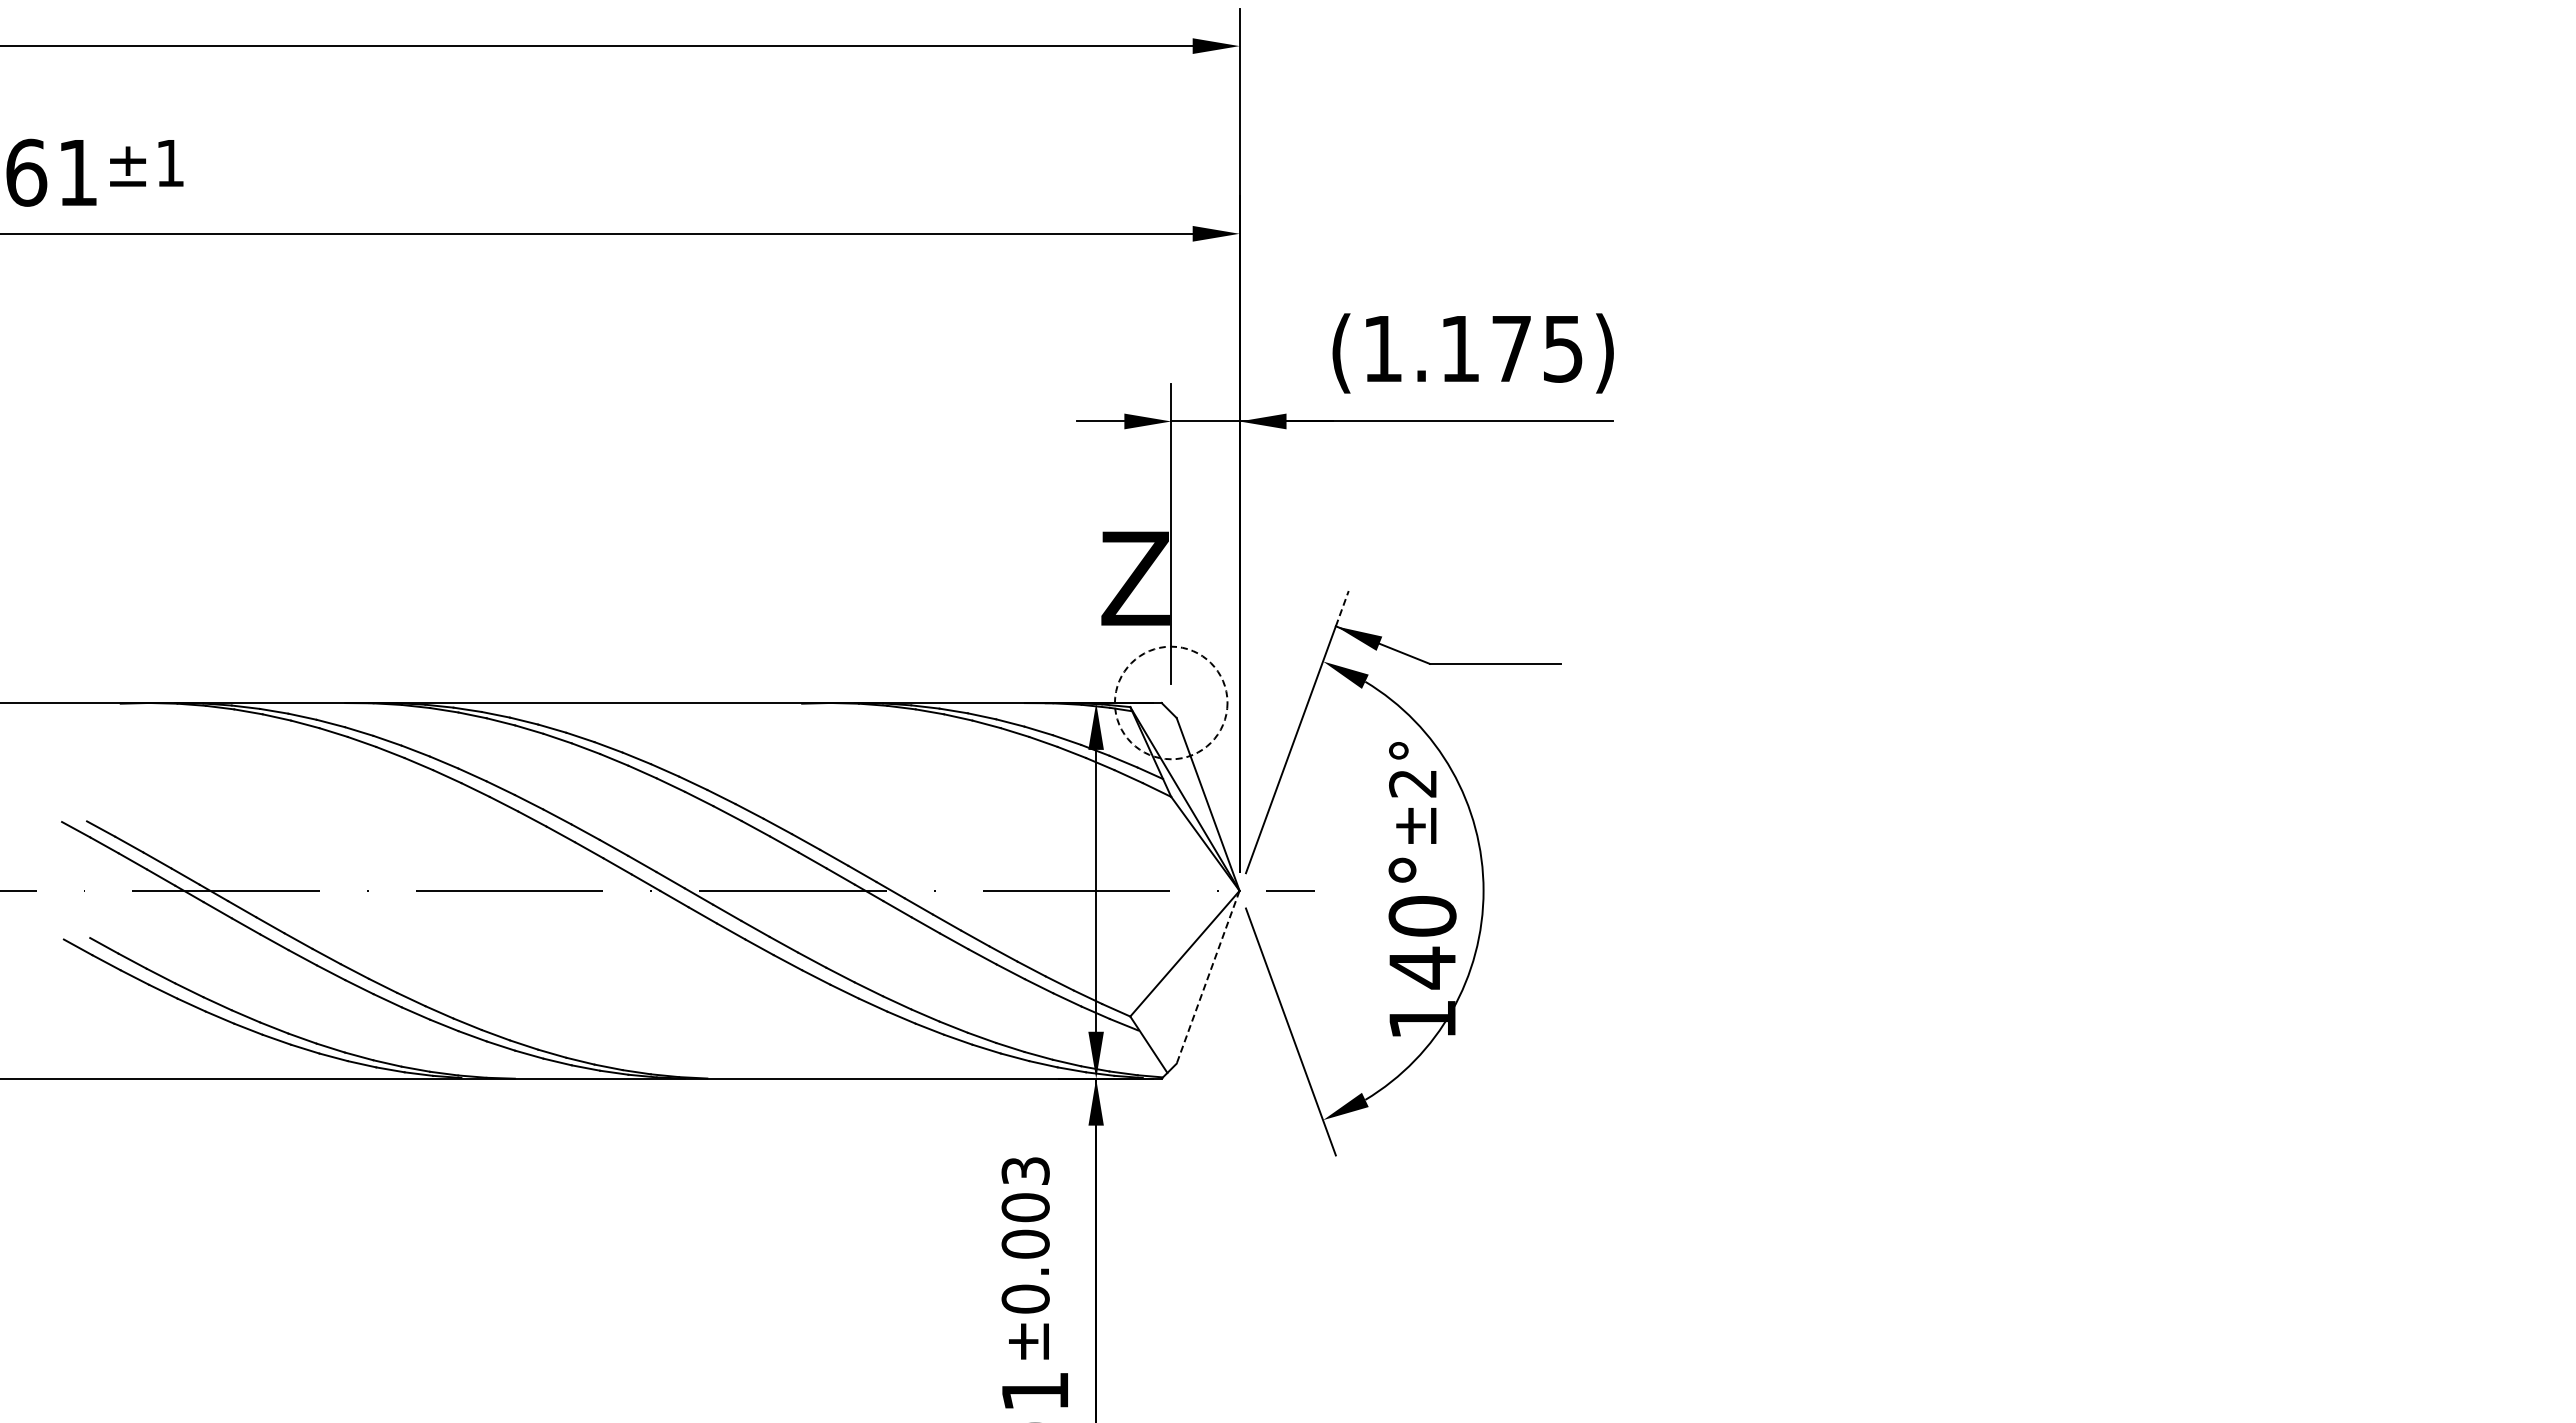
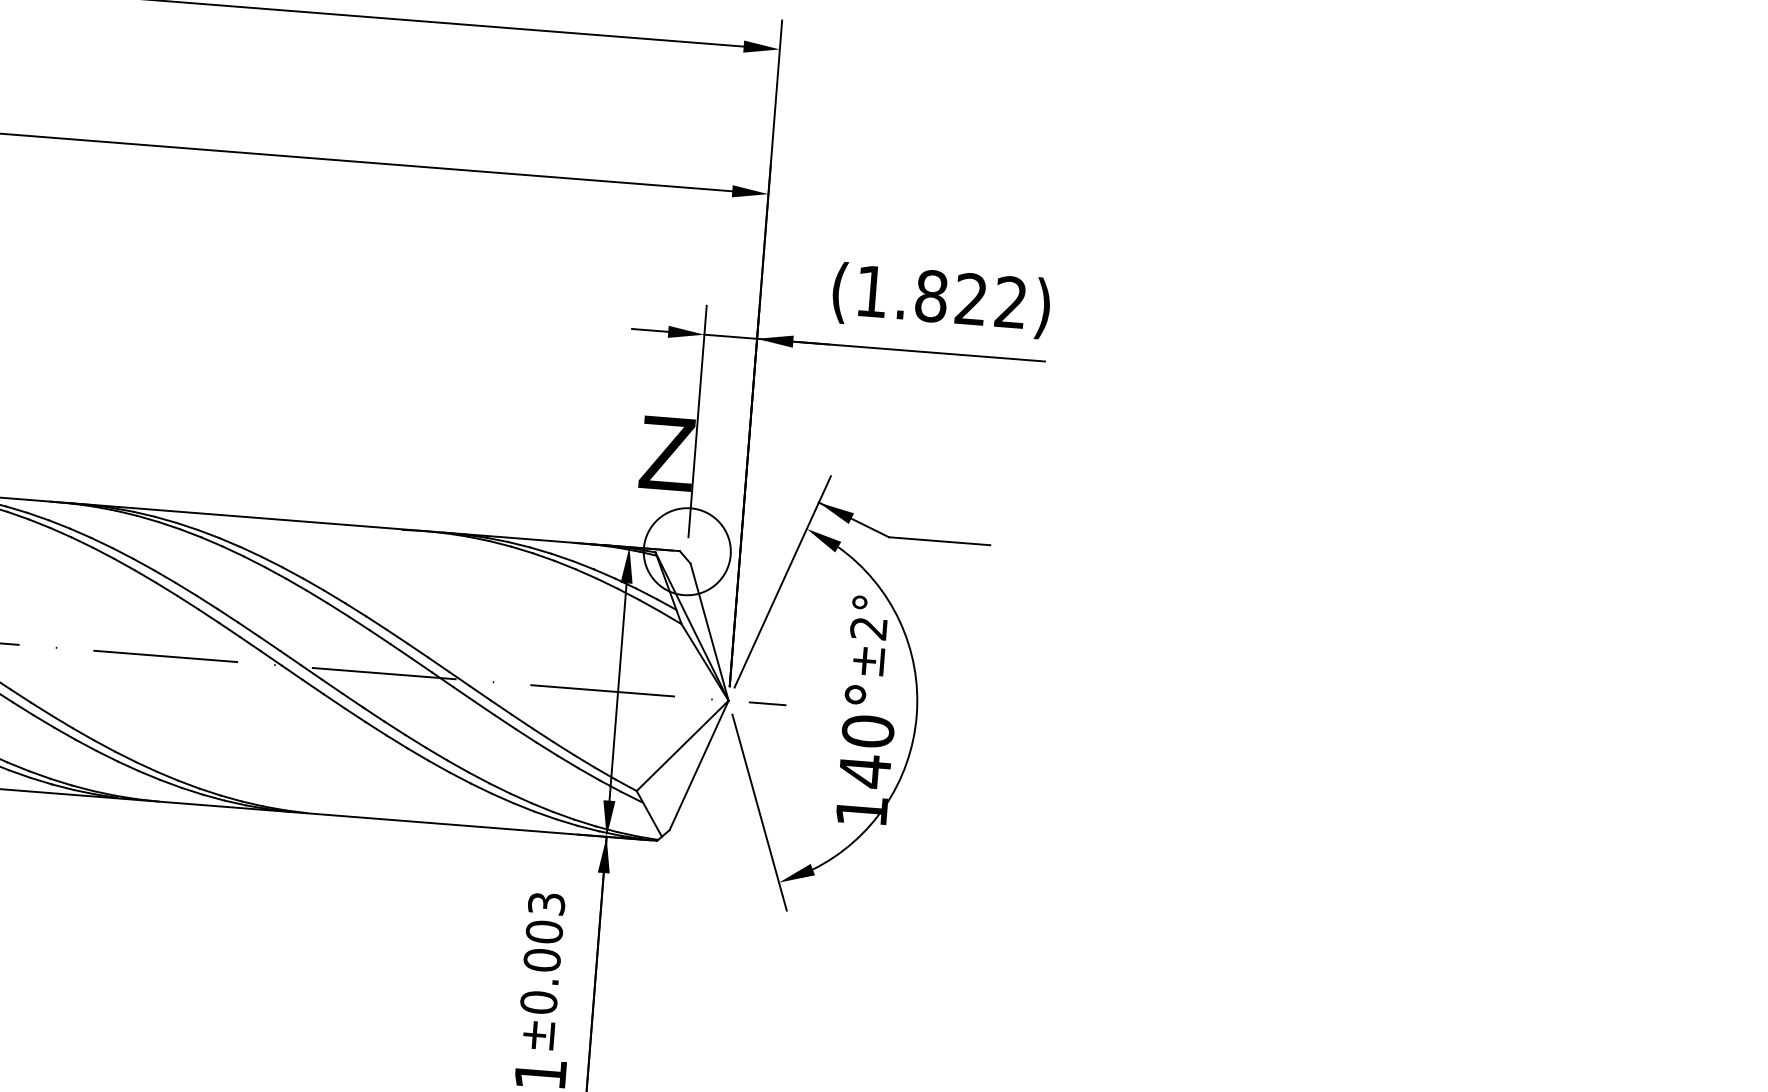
text: (1511, 348) -> (971, 299), (1.175) -> (1.822)
line: (1342, 608) -> (825, 489), dashed -> solid
circle: (1170, 702) -> (686, 551), dashed -> solid
line: (1208, 977) -> (699, 765), dashed -> solid

